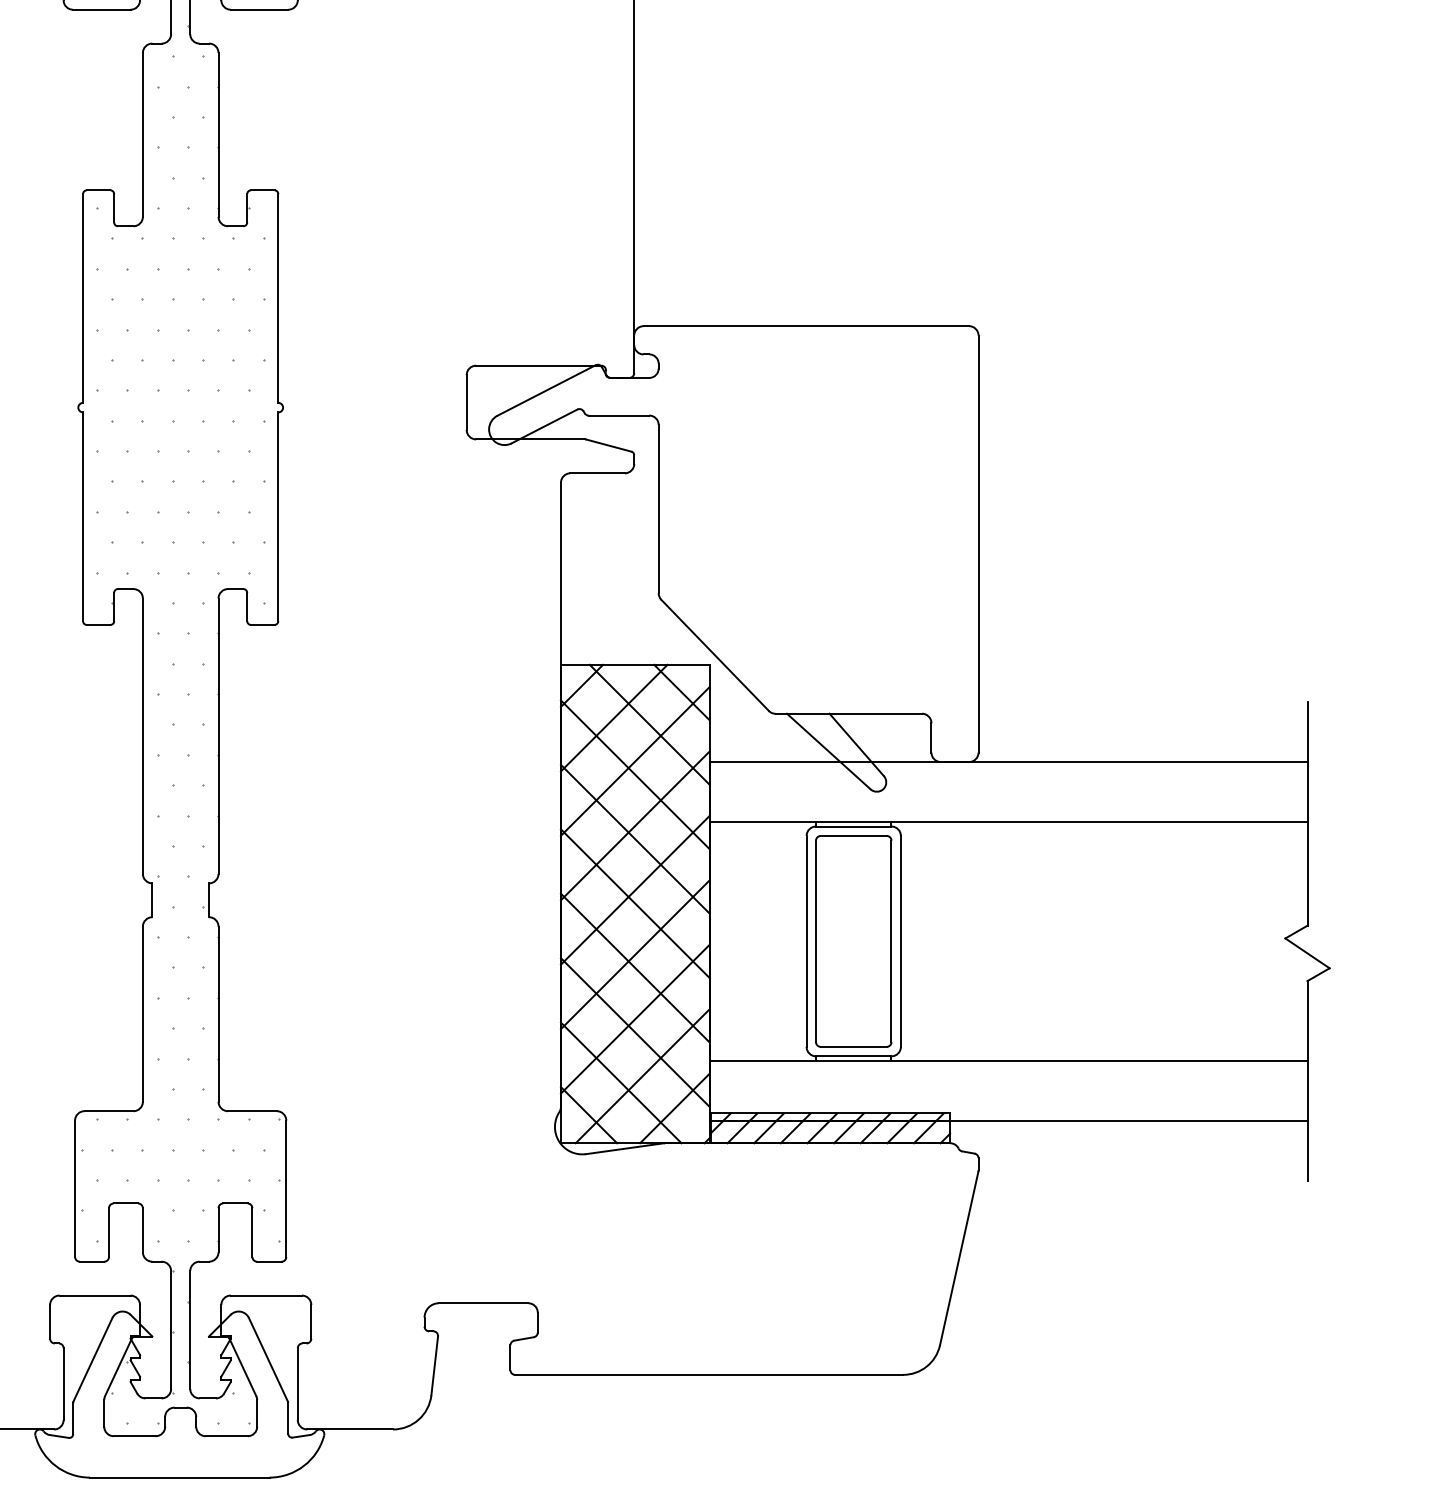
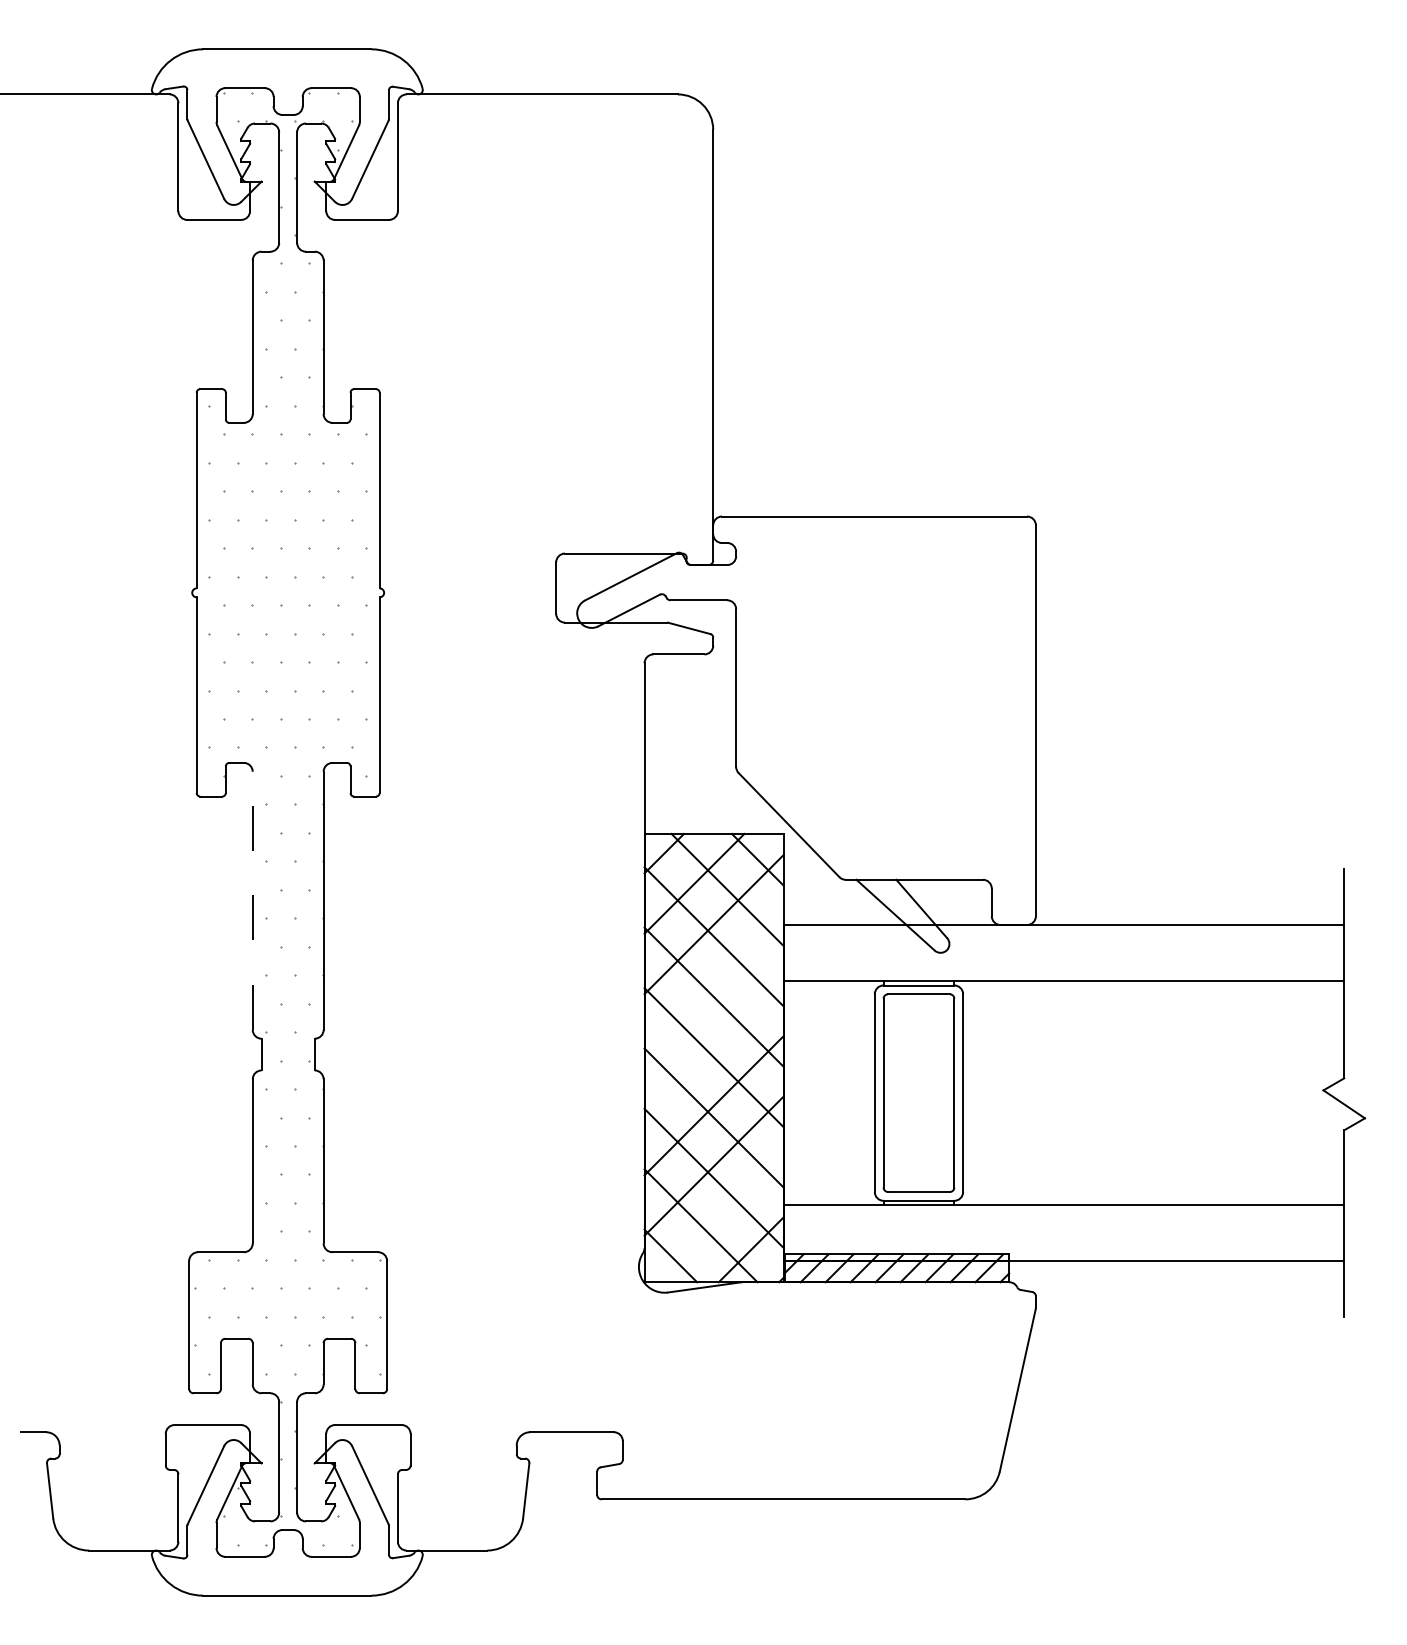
line: (142, 735) -> (252, 900), solid -> dashed
line: (634, 825) -> (713, 984), removed
line: (634, 889) -> (713, 1044), removed
line: (641, 1076) -> (720, 1219), removed

